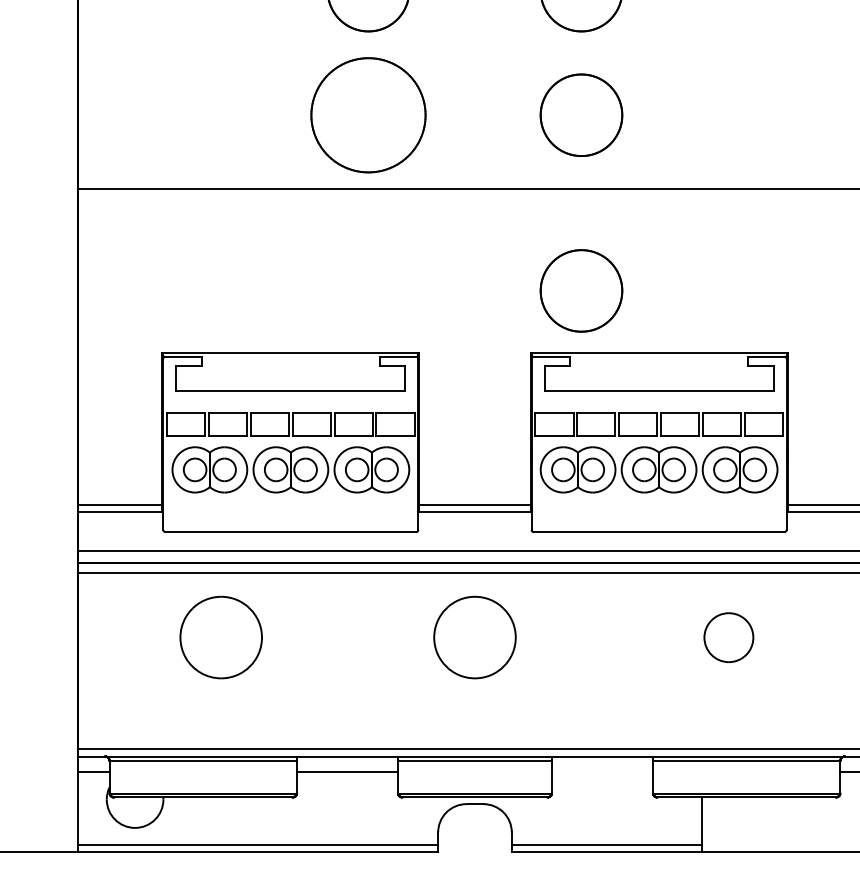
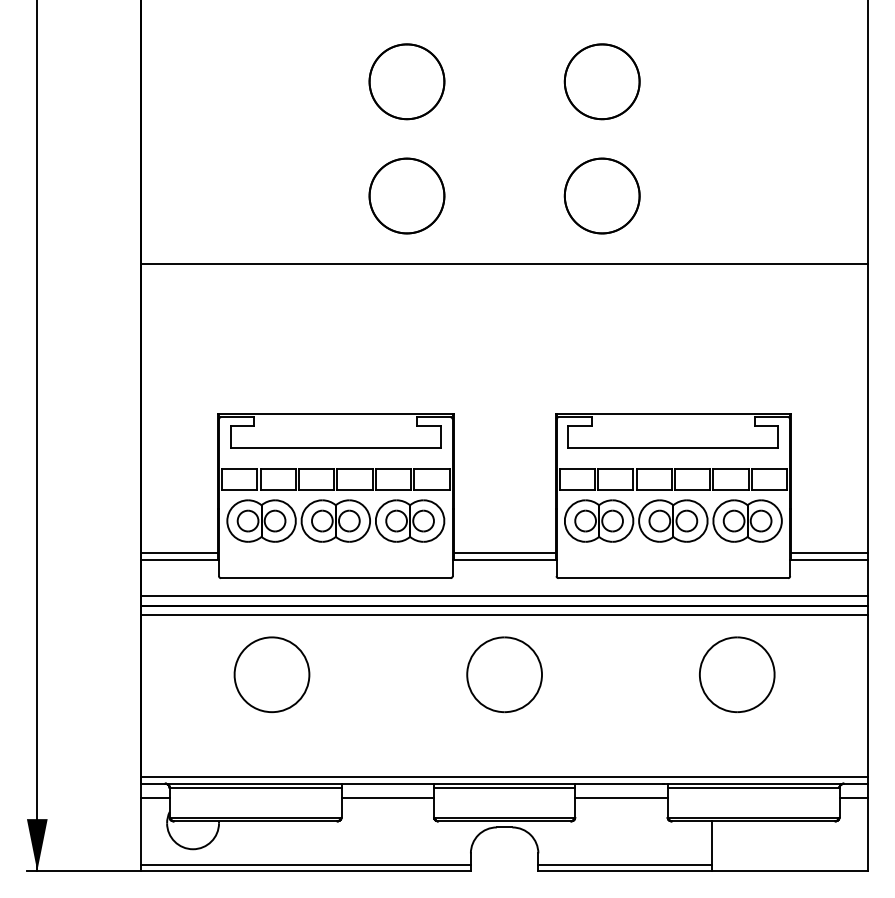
part: (367, 114) -> (406, 195), size x0.71
part: (580, 290) -> (601, 356), removed
part: (729, 637) -> (737, 674), size x1.67
line: (602, 772) -> (621, 798), added

